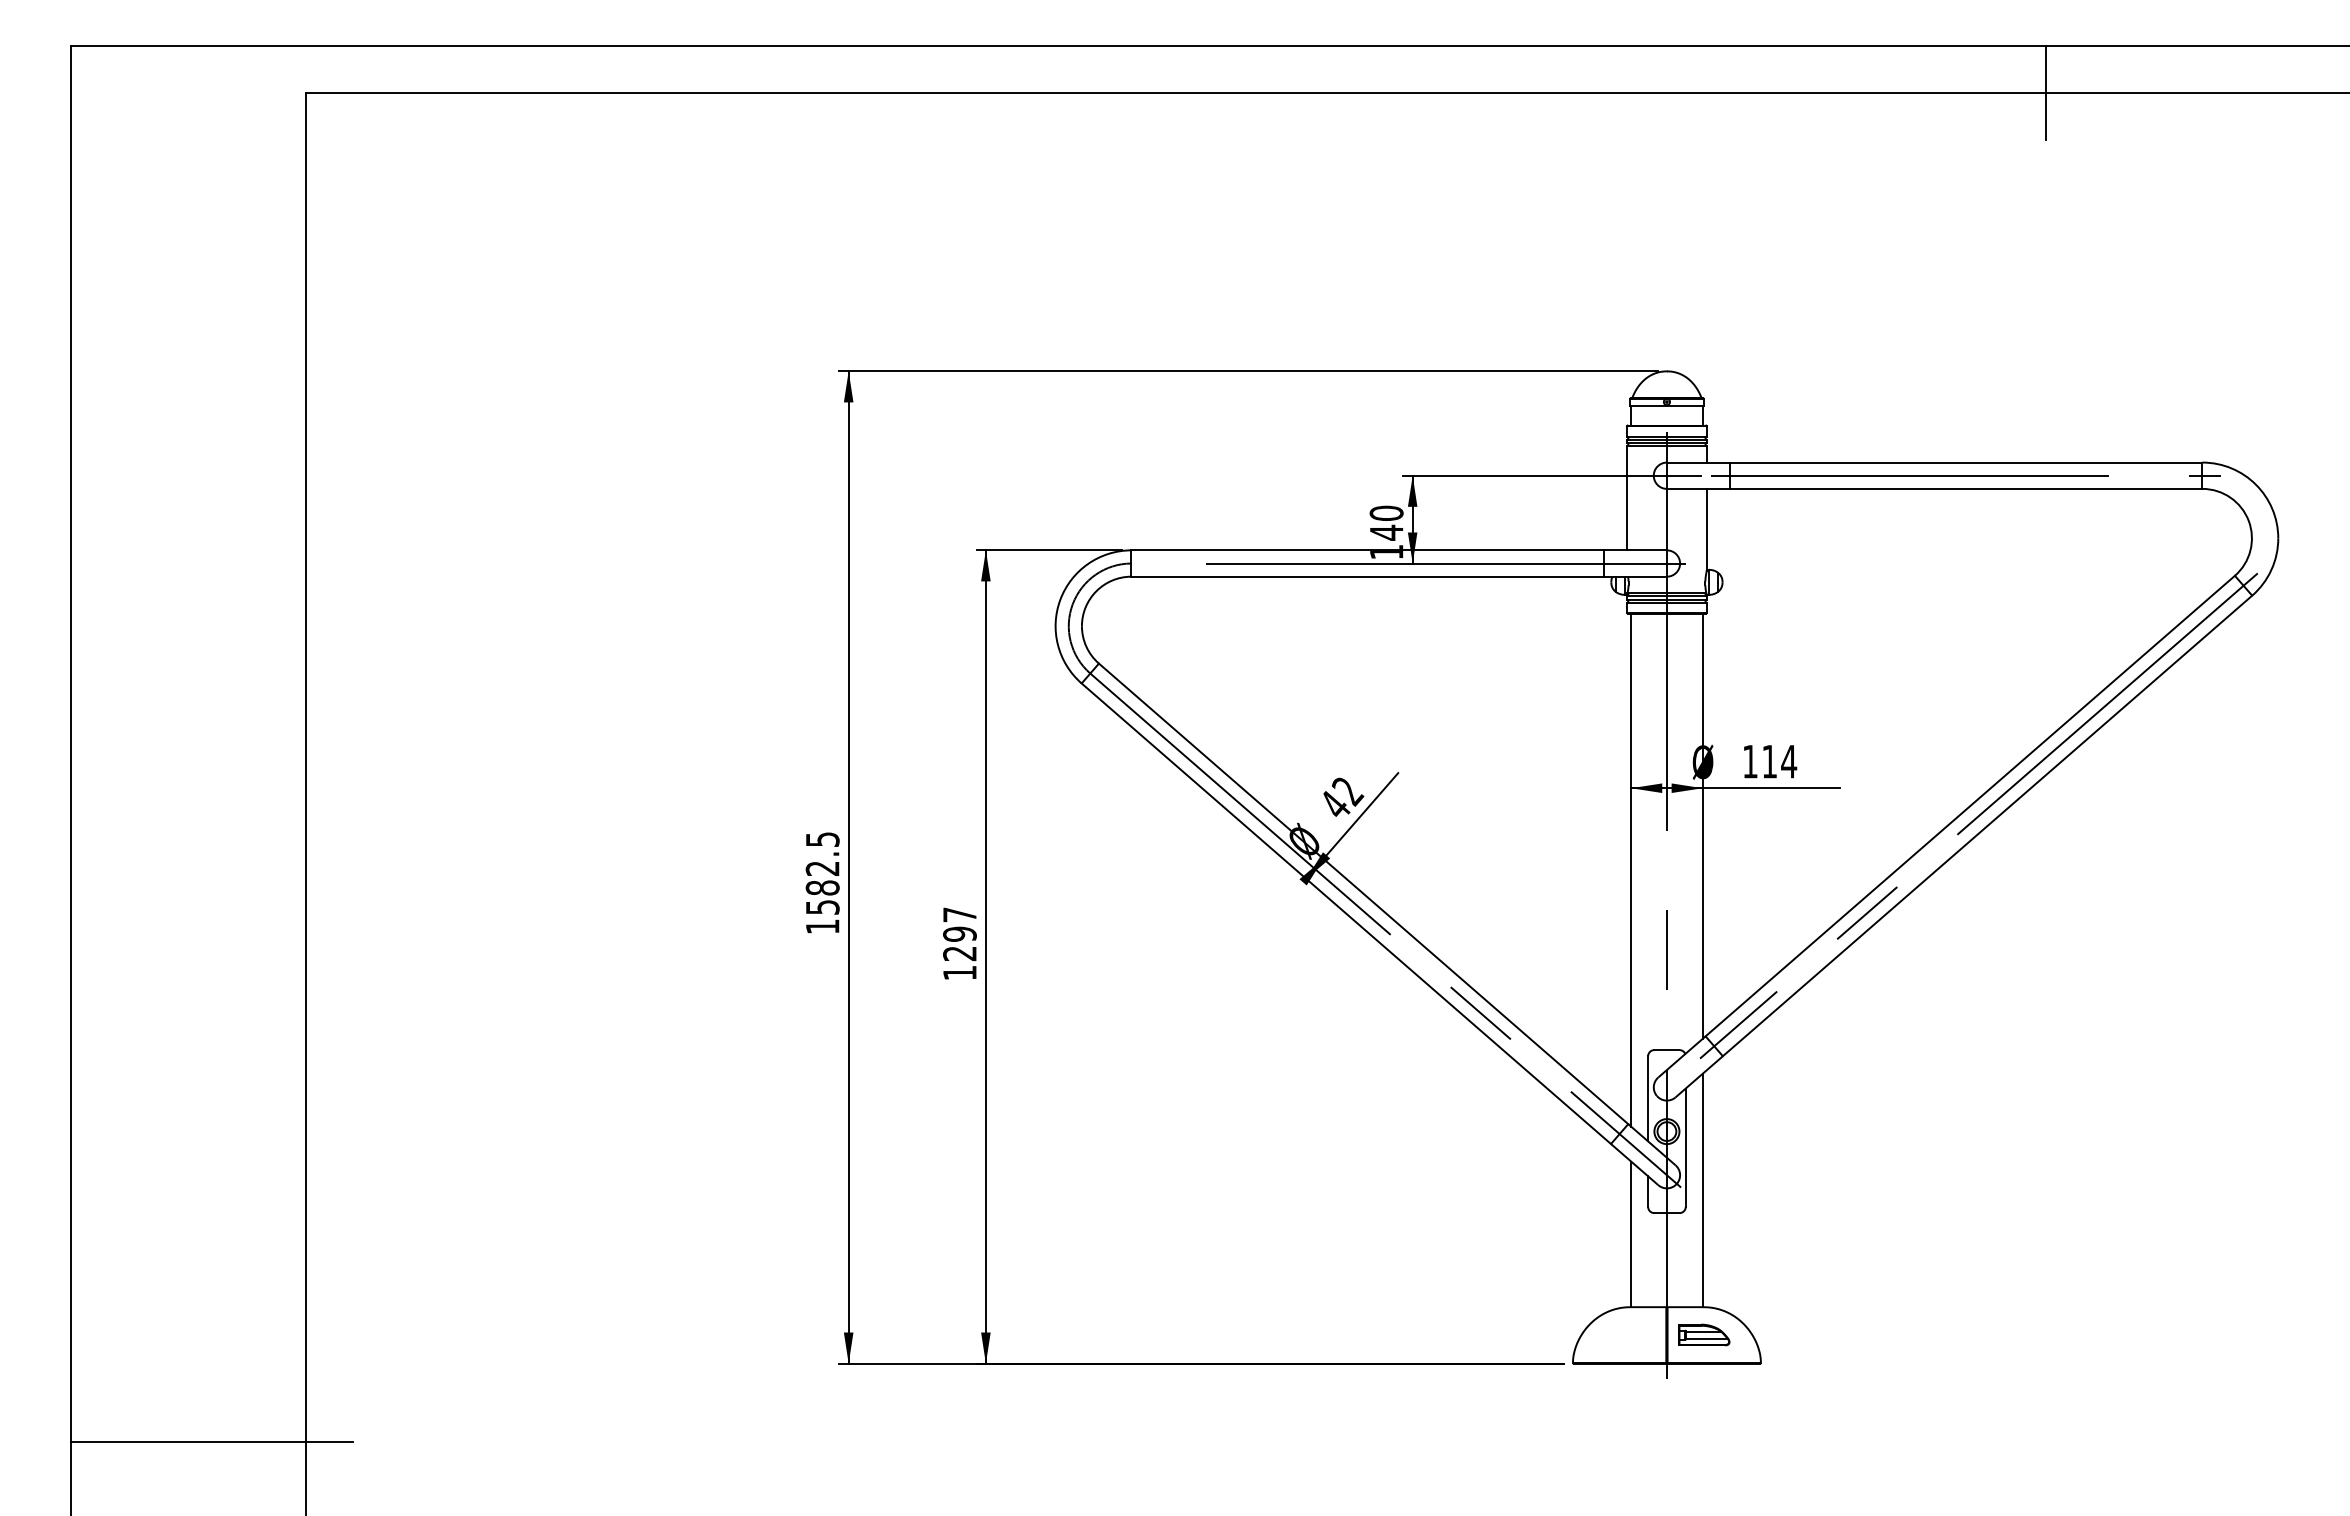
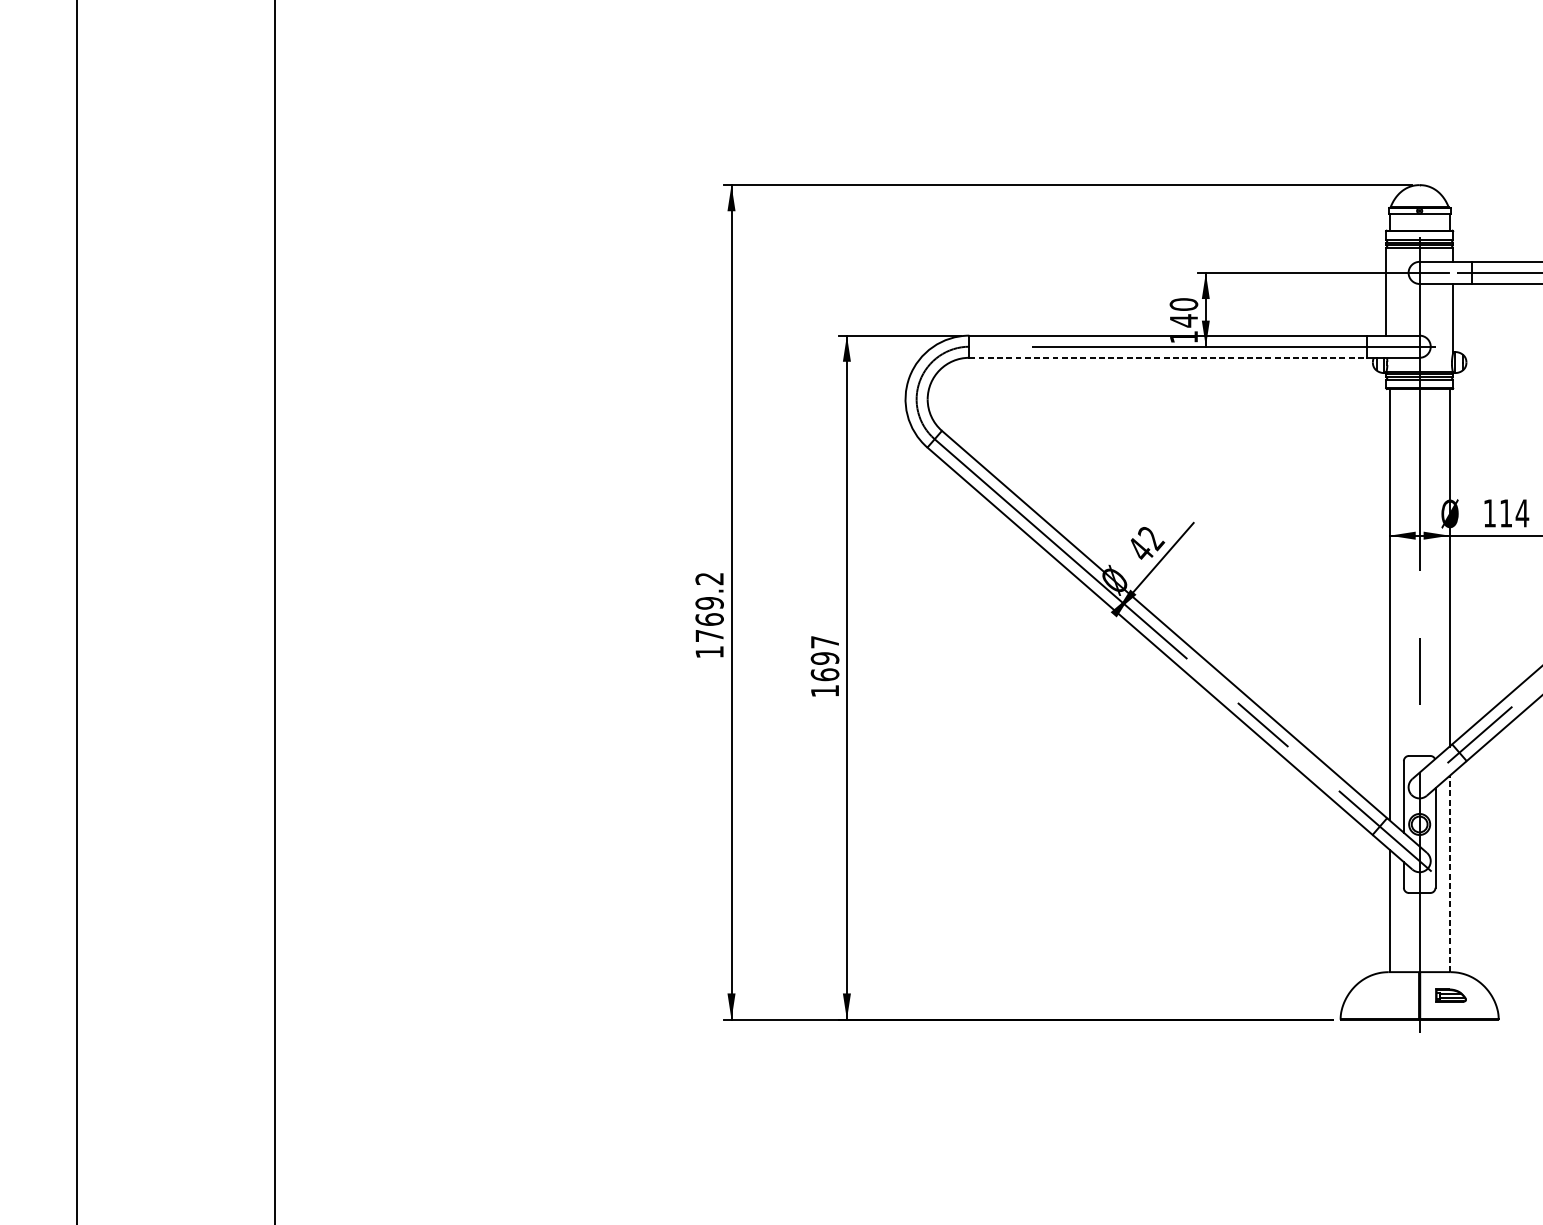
line: (1368, 576) -> (1168, 357), solid -> dashed
text: (822, 873) -> (709, 607), 1582.5 -> 1769.2
text: (959, 953) -> (824, 674), 1297 -> 1697
line: (1702, 1190) -> (1449, 874), solid -> dashed
part: (1704, 1334) -> (1451, 995), size x0.7
line: (211, 1442) -> (195, 1085), removed

